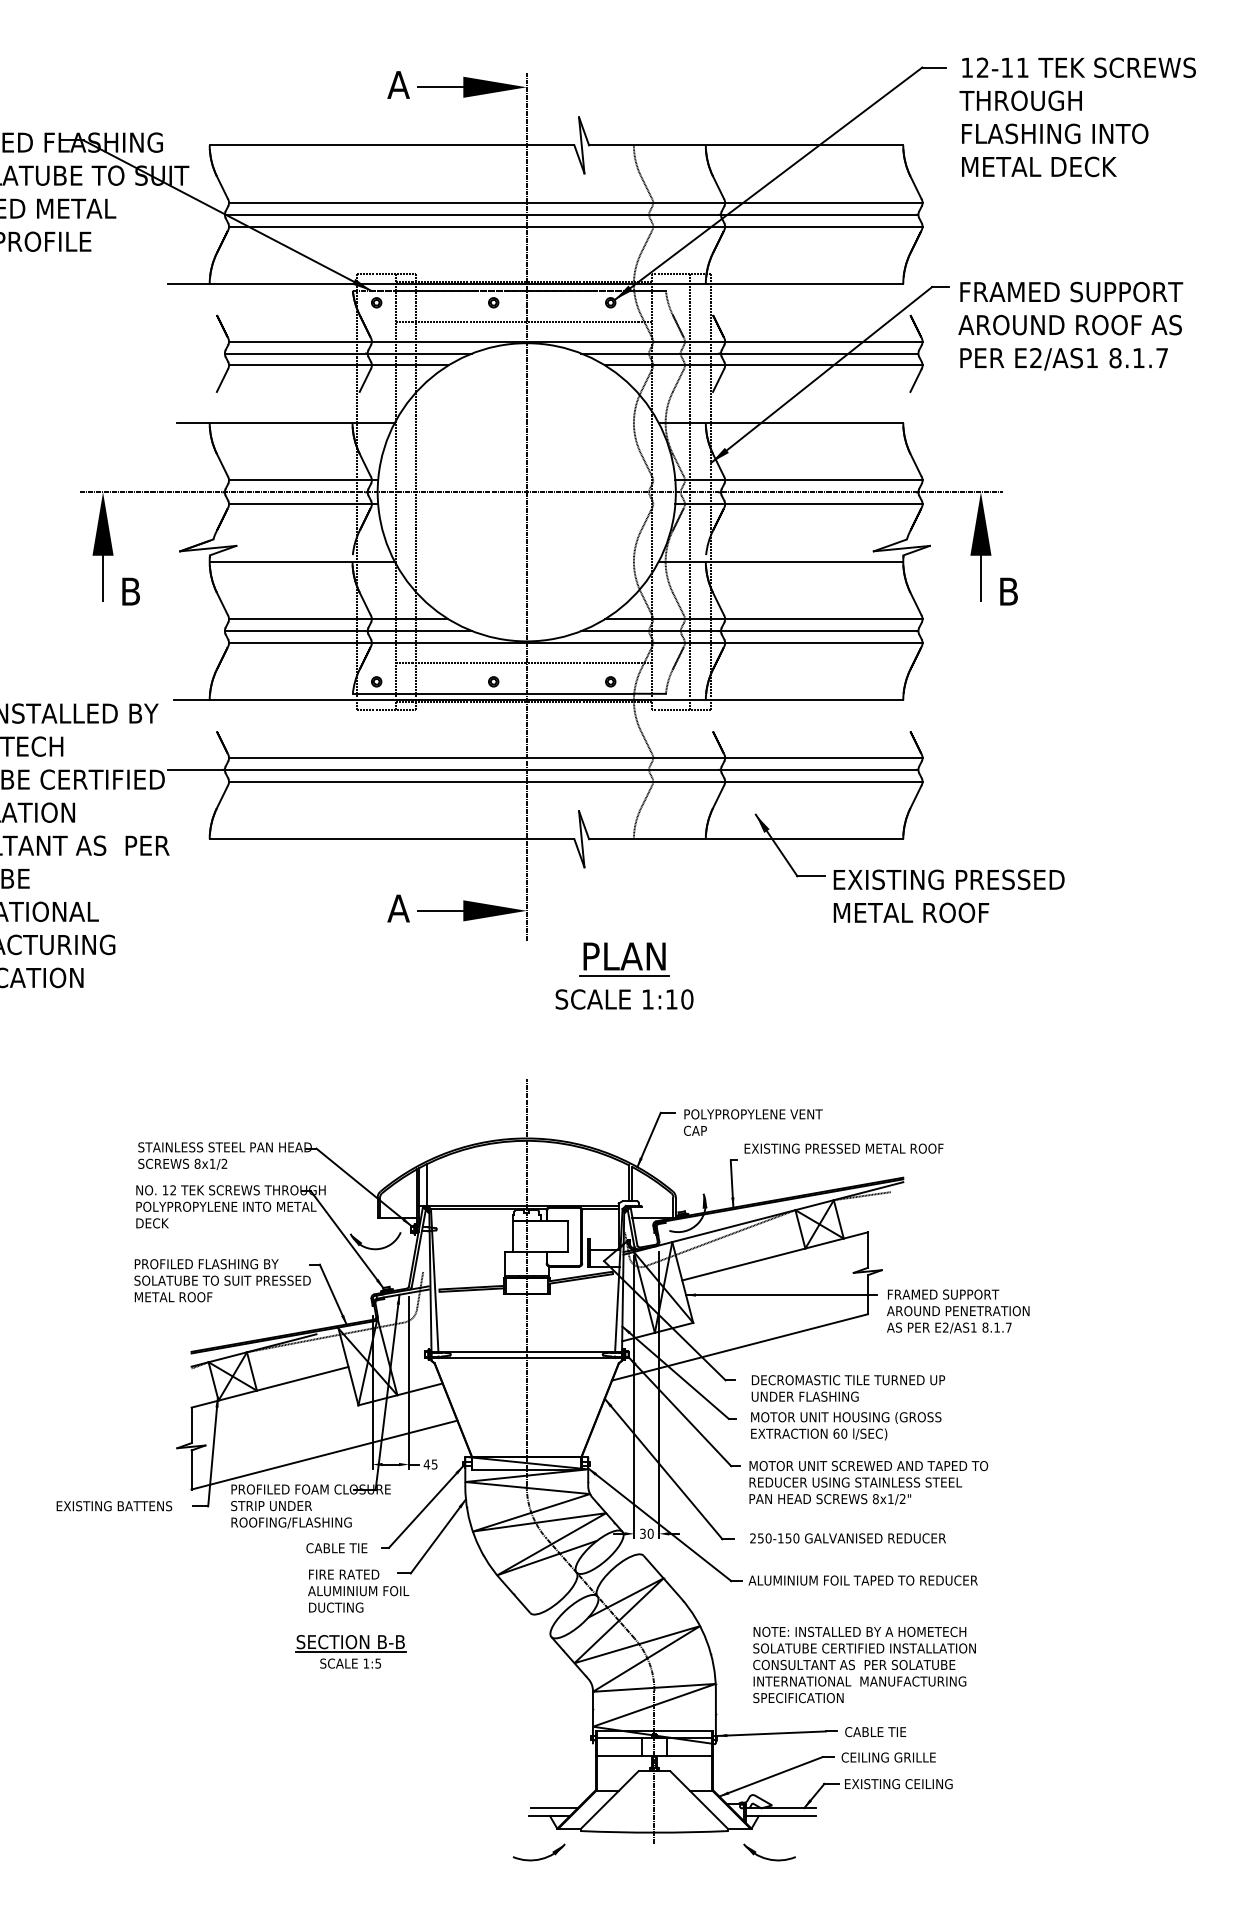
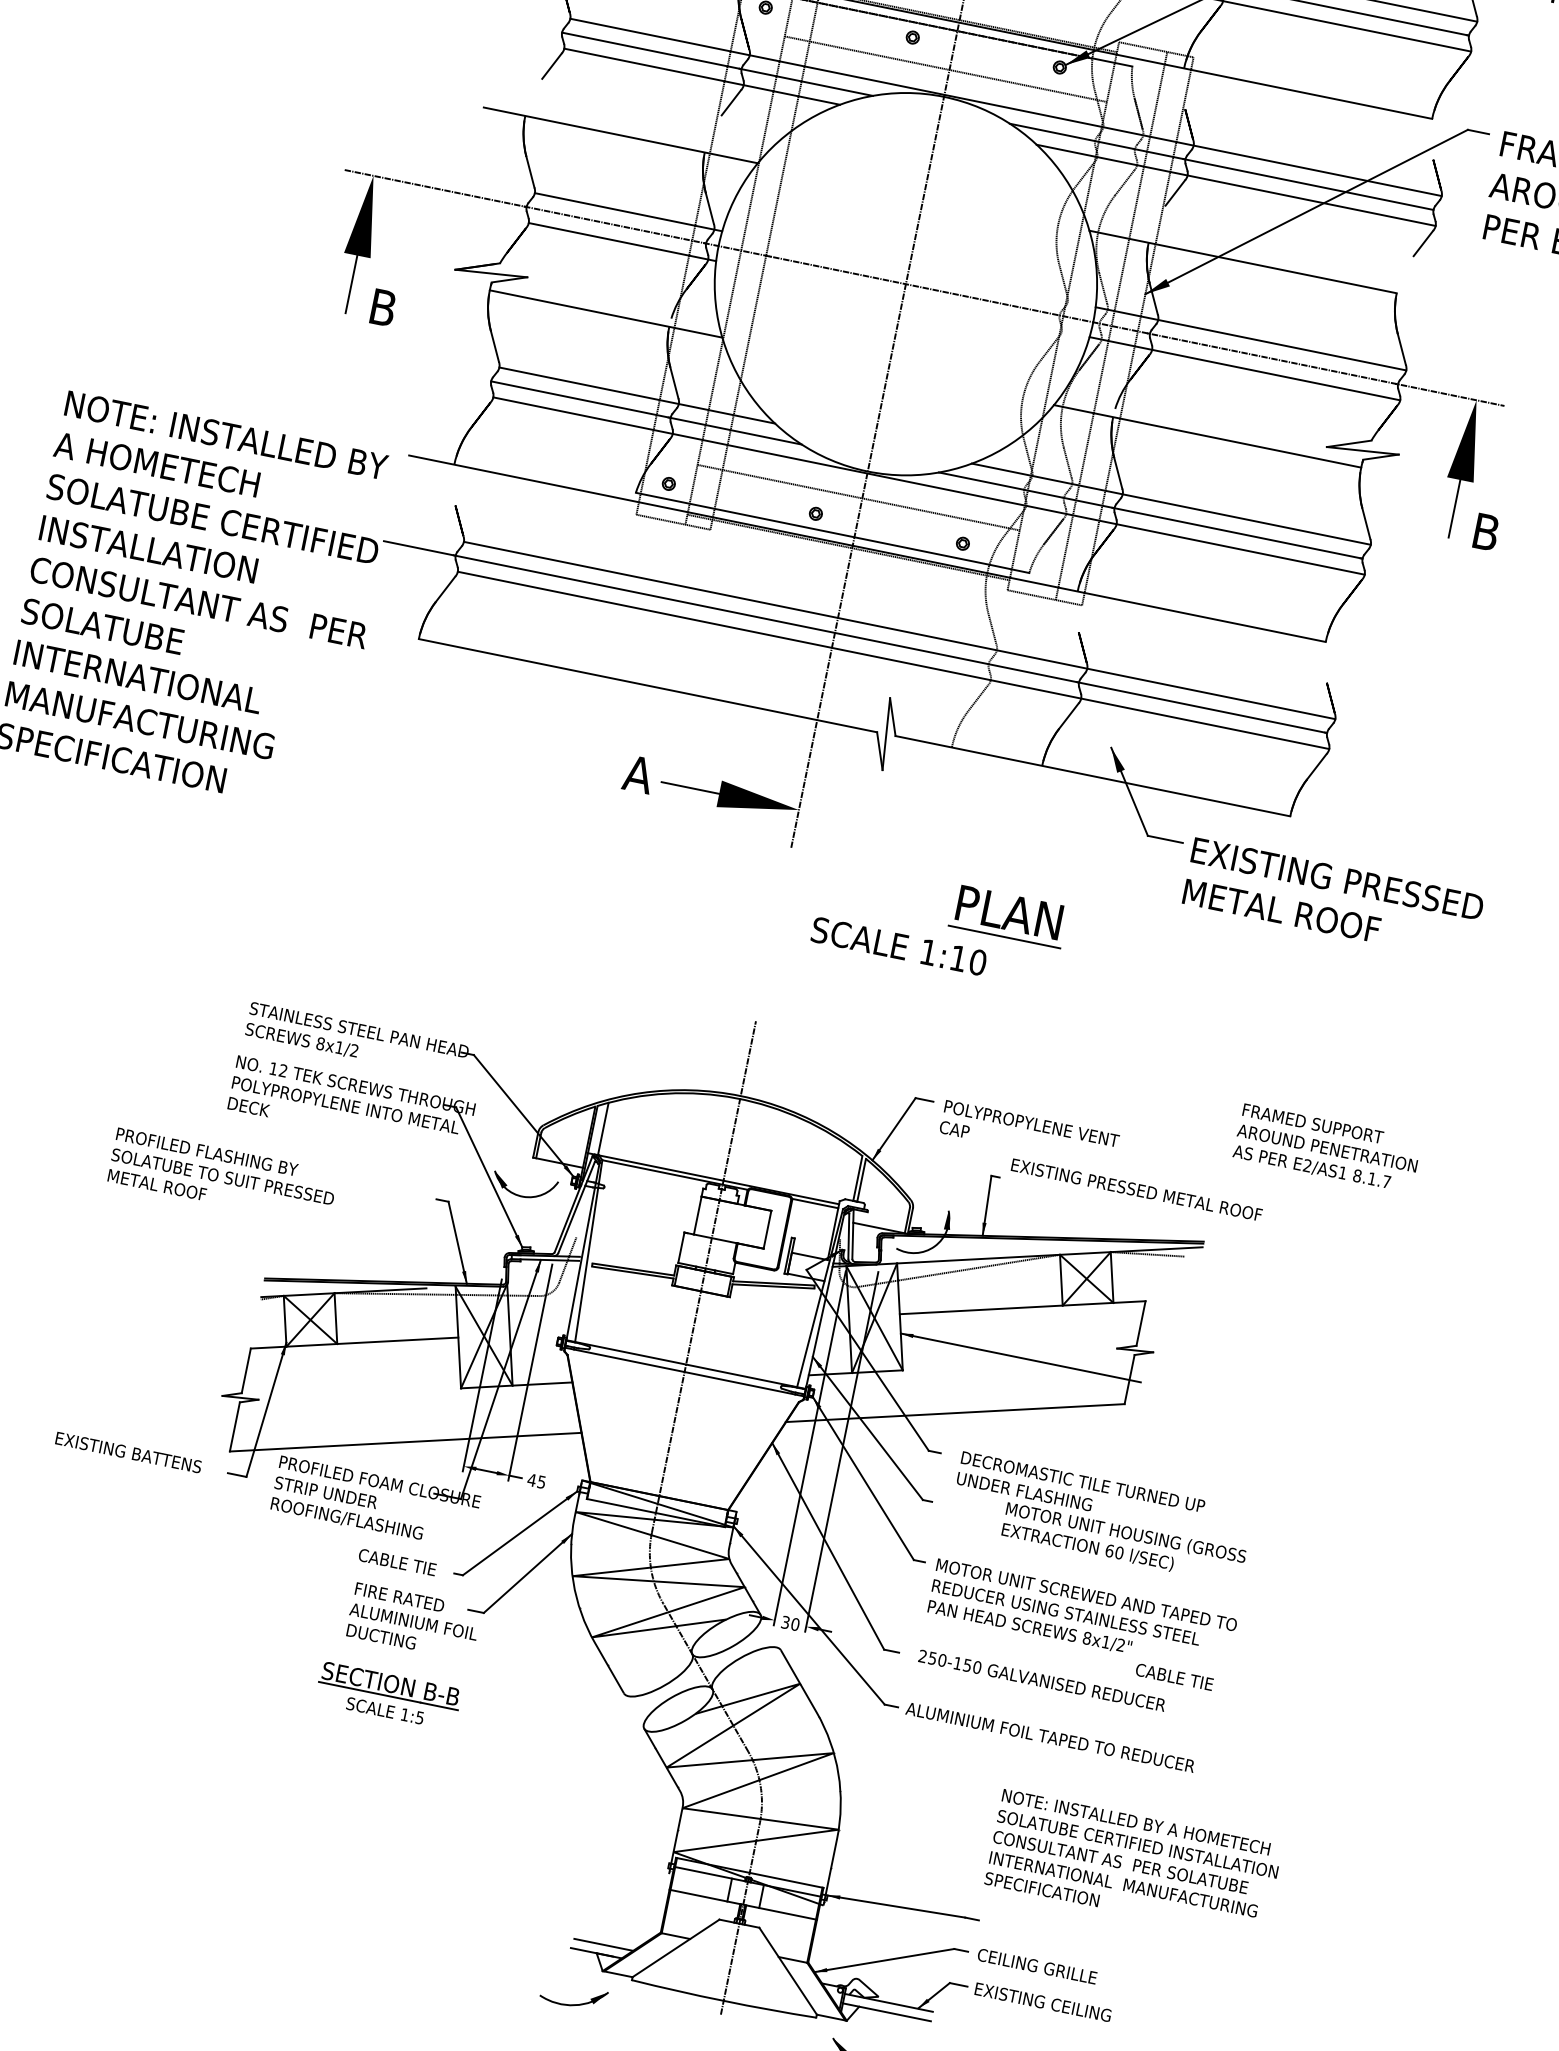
part: (624, 959) -> (1008, 916), moved
text: (222, 1280) -> (222, 1176), moved
text: (958, 1311) -> (1327, 1148), moved
text: (846, 1426) -> (1124, 1544), moved
text: (864, 1664) -> (1133, 1864), moved
text: (875, 1732) -> (1174, 1677), moved

